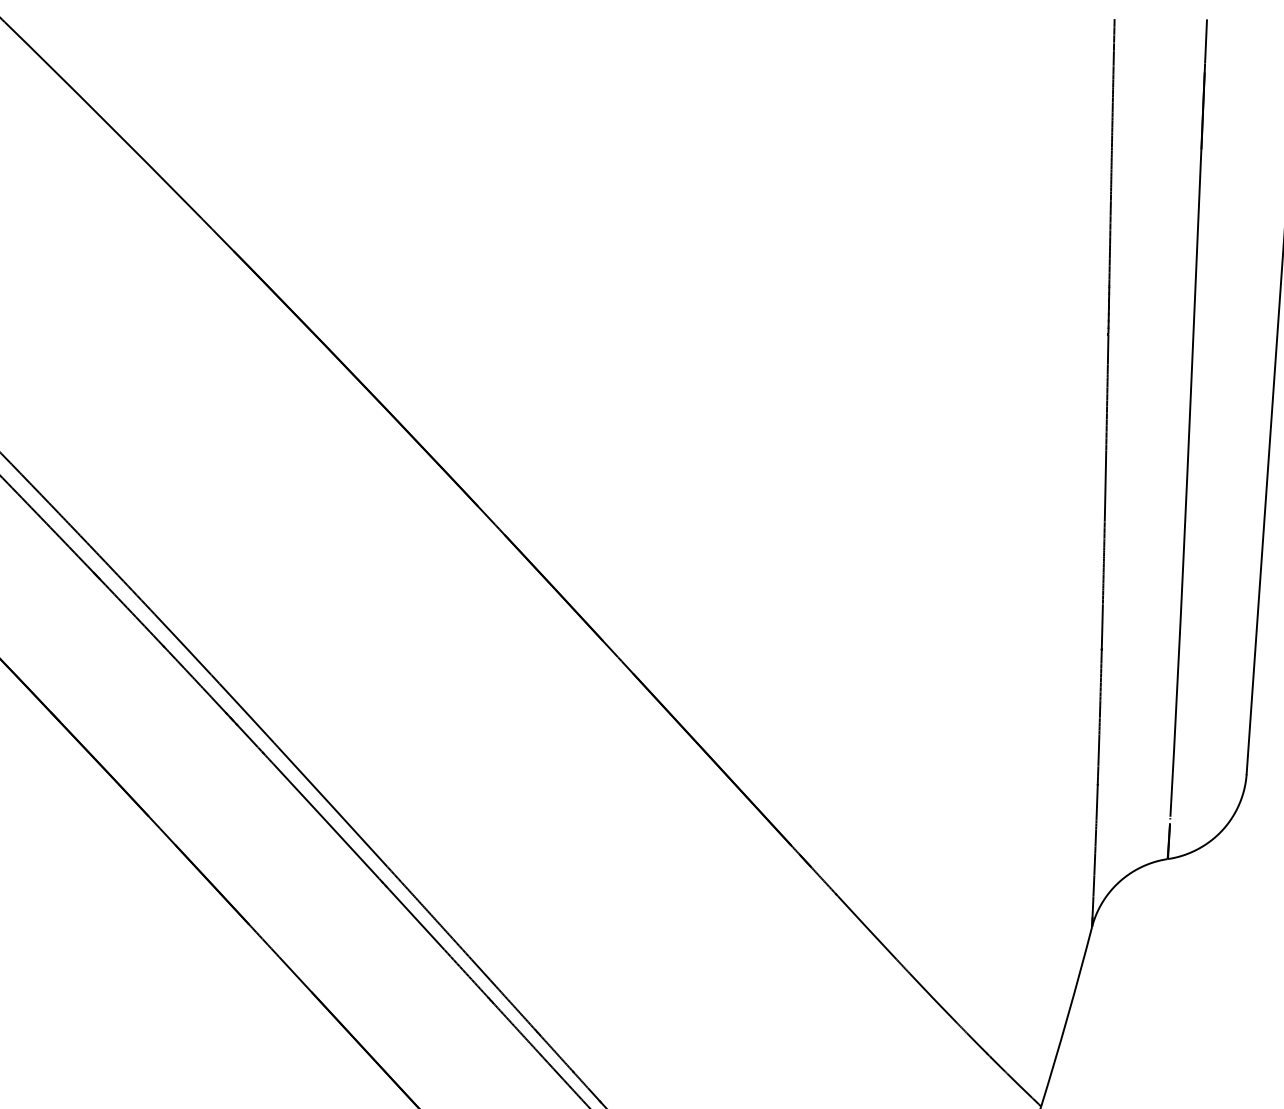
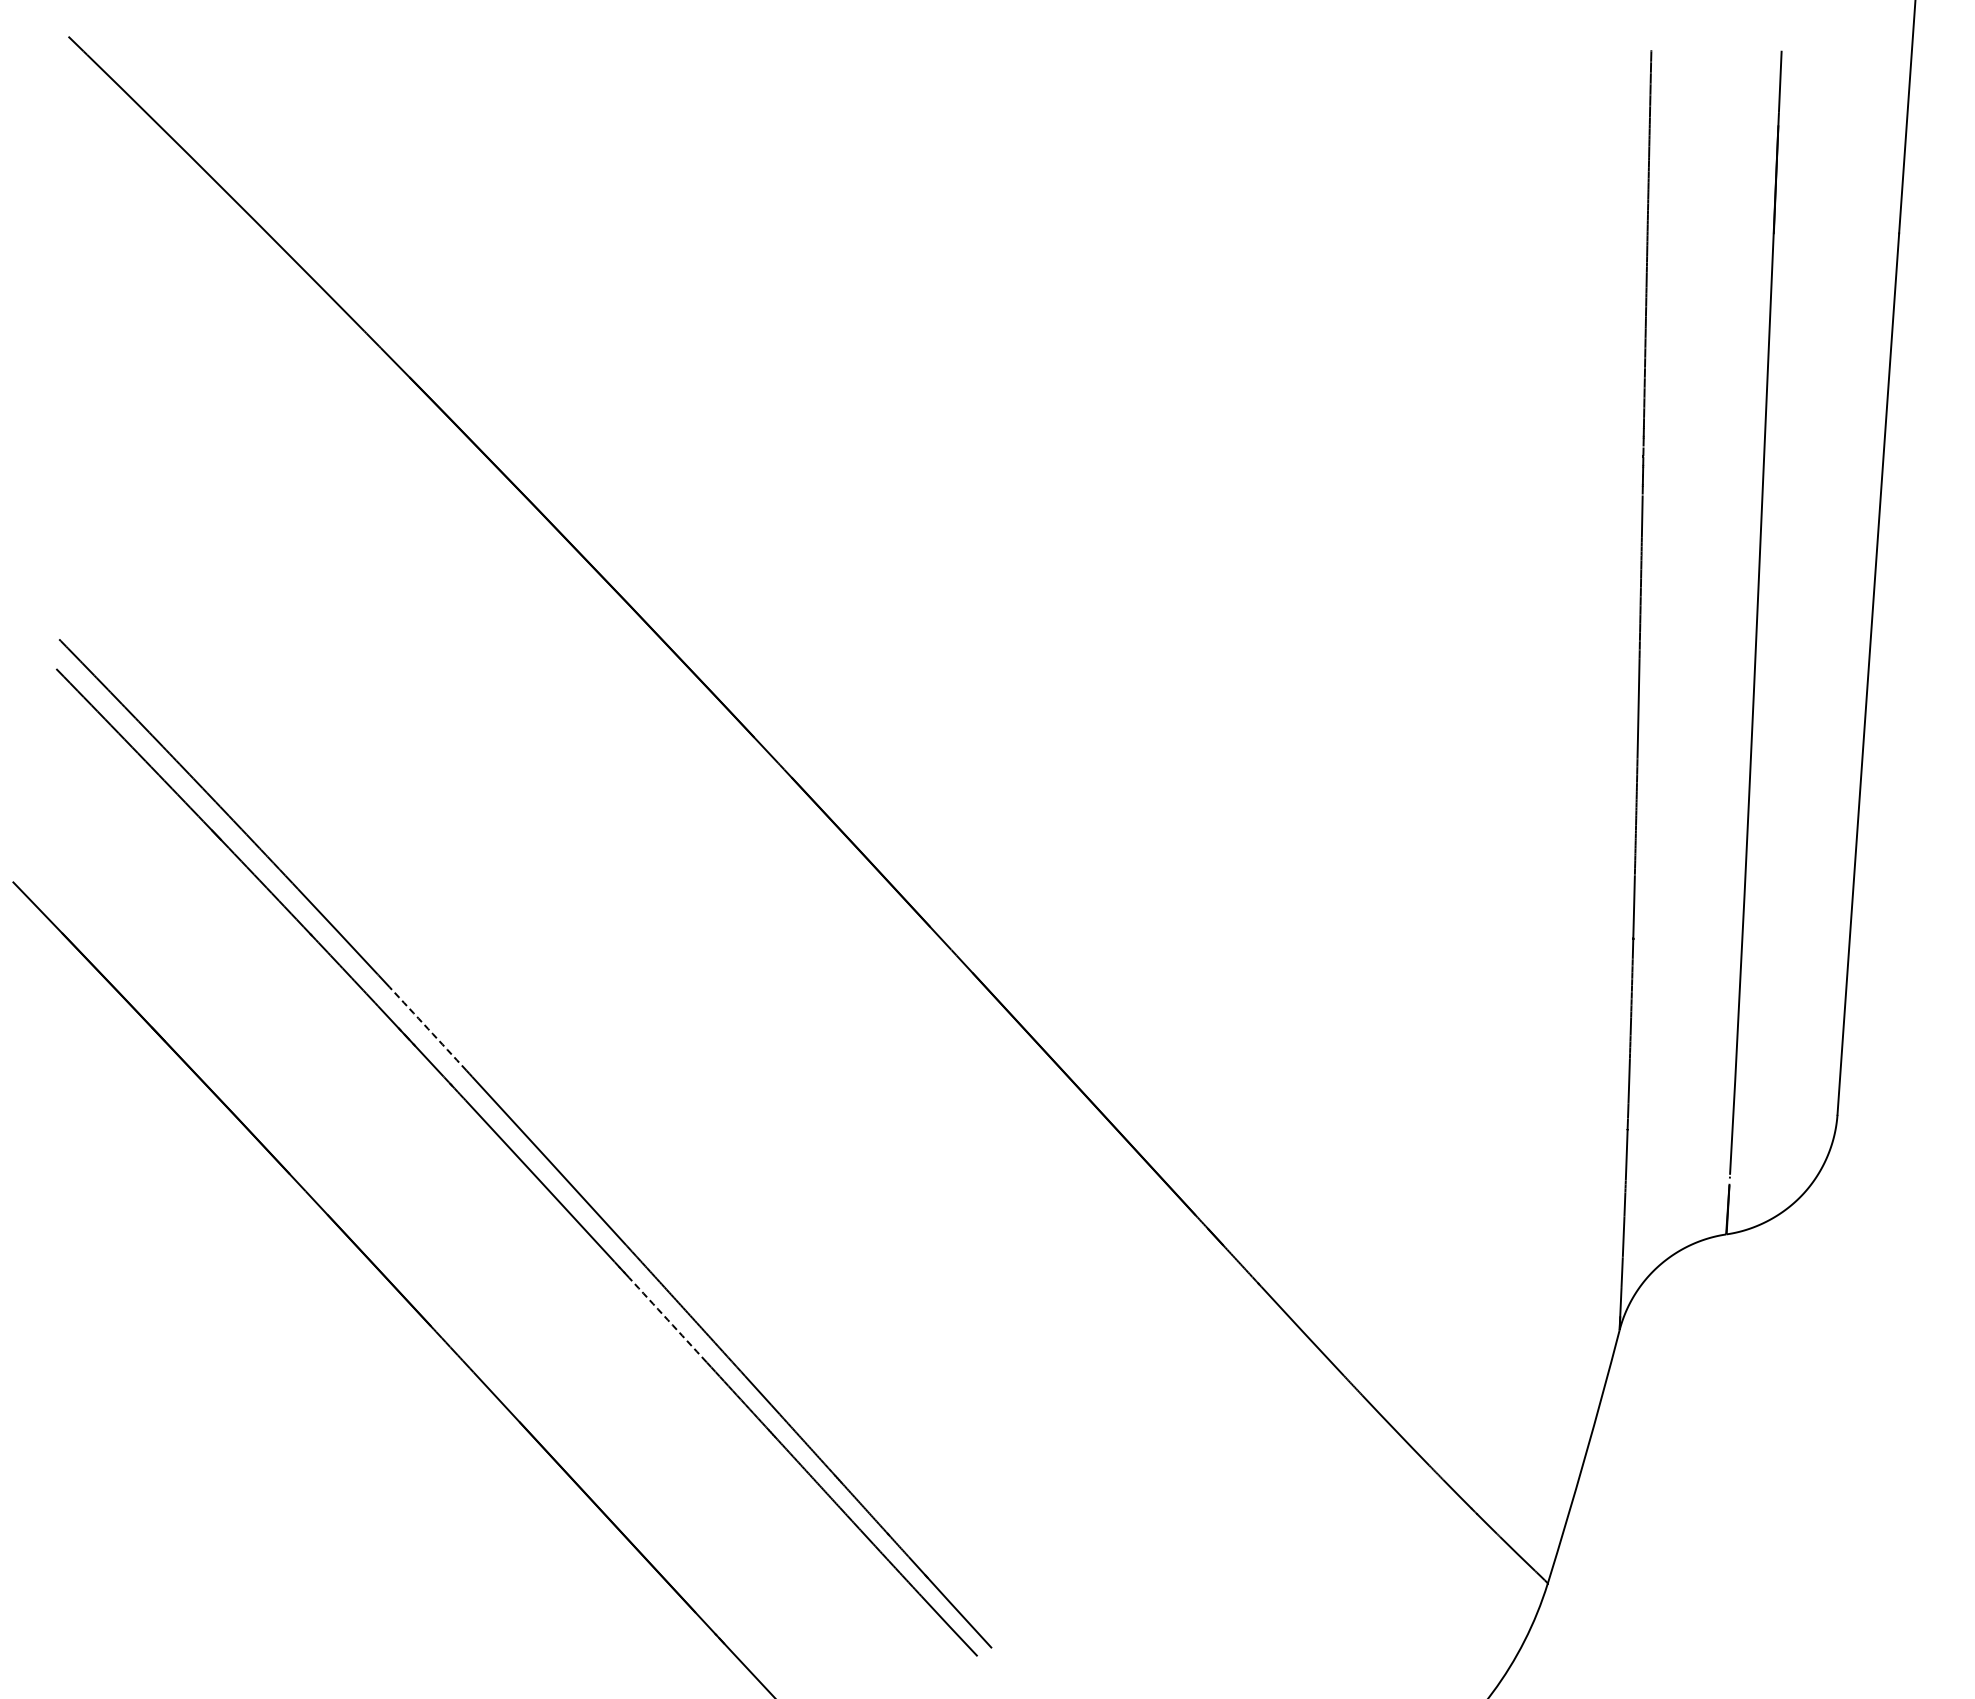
arc: (247, 713) -> (428, 1028), solid -> dashed
arc: (416, 919) -> (667, 1319), solid -> dashed

